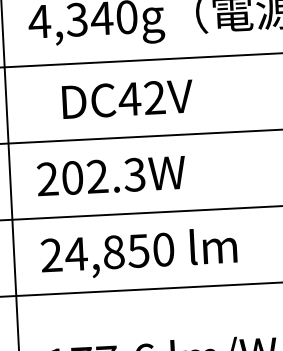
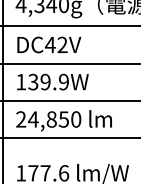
text: (128, 98) -> (49, 44), moved
text: (91, 175) -> (42, 81), 202.3W -> 139.9W

